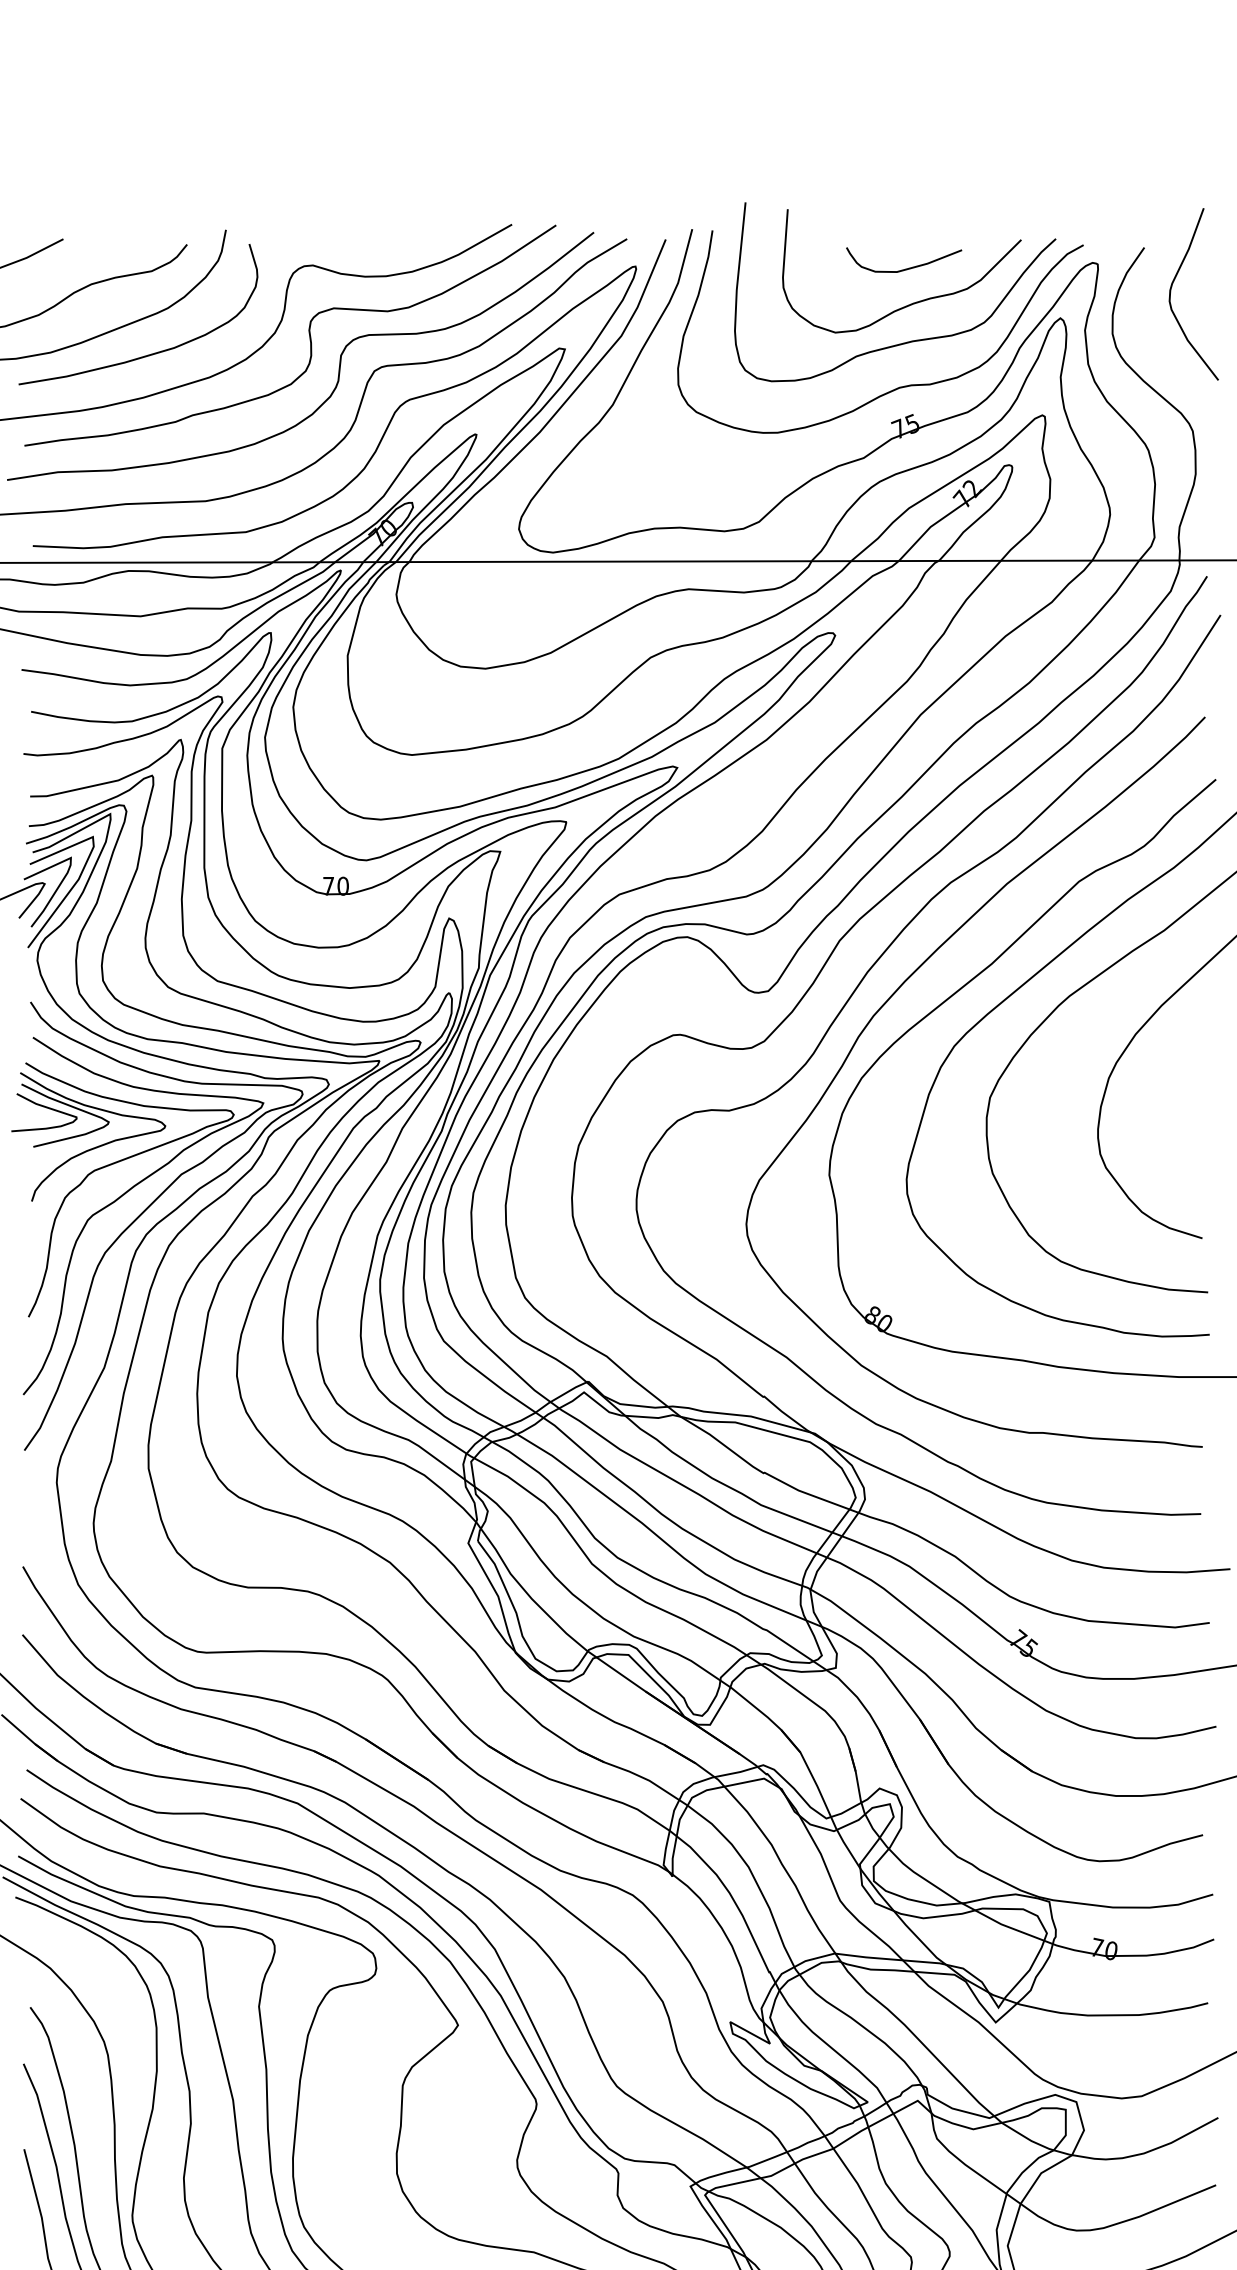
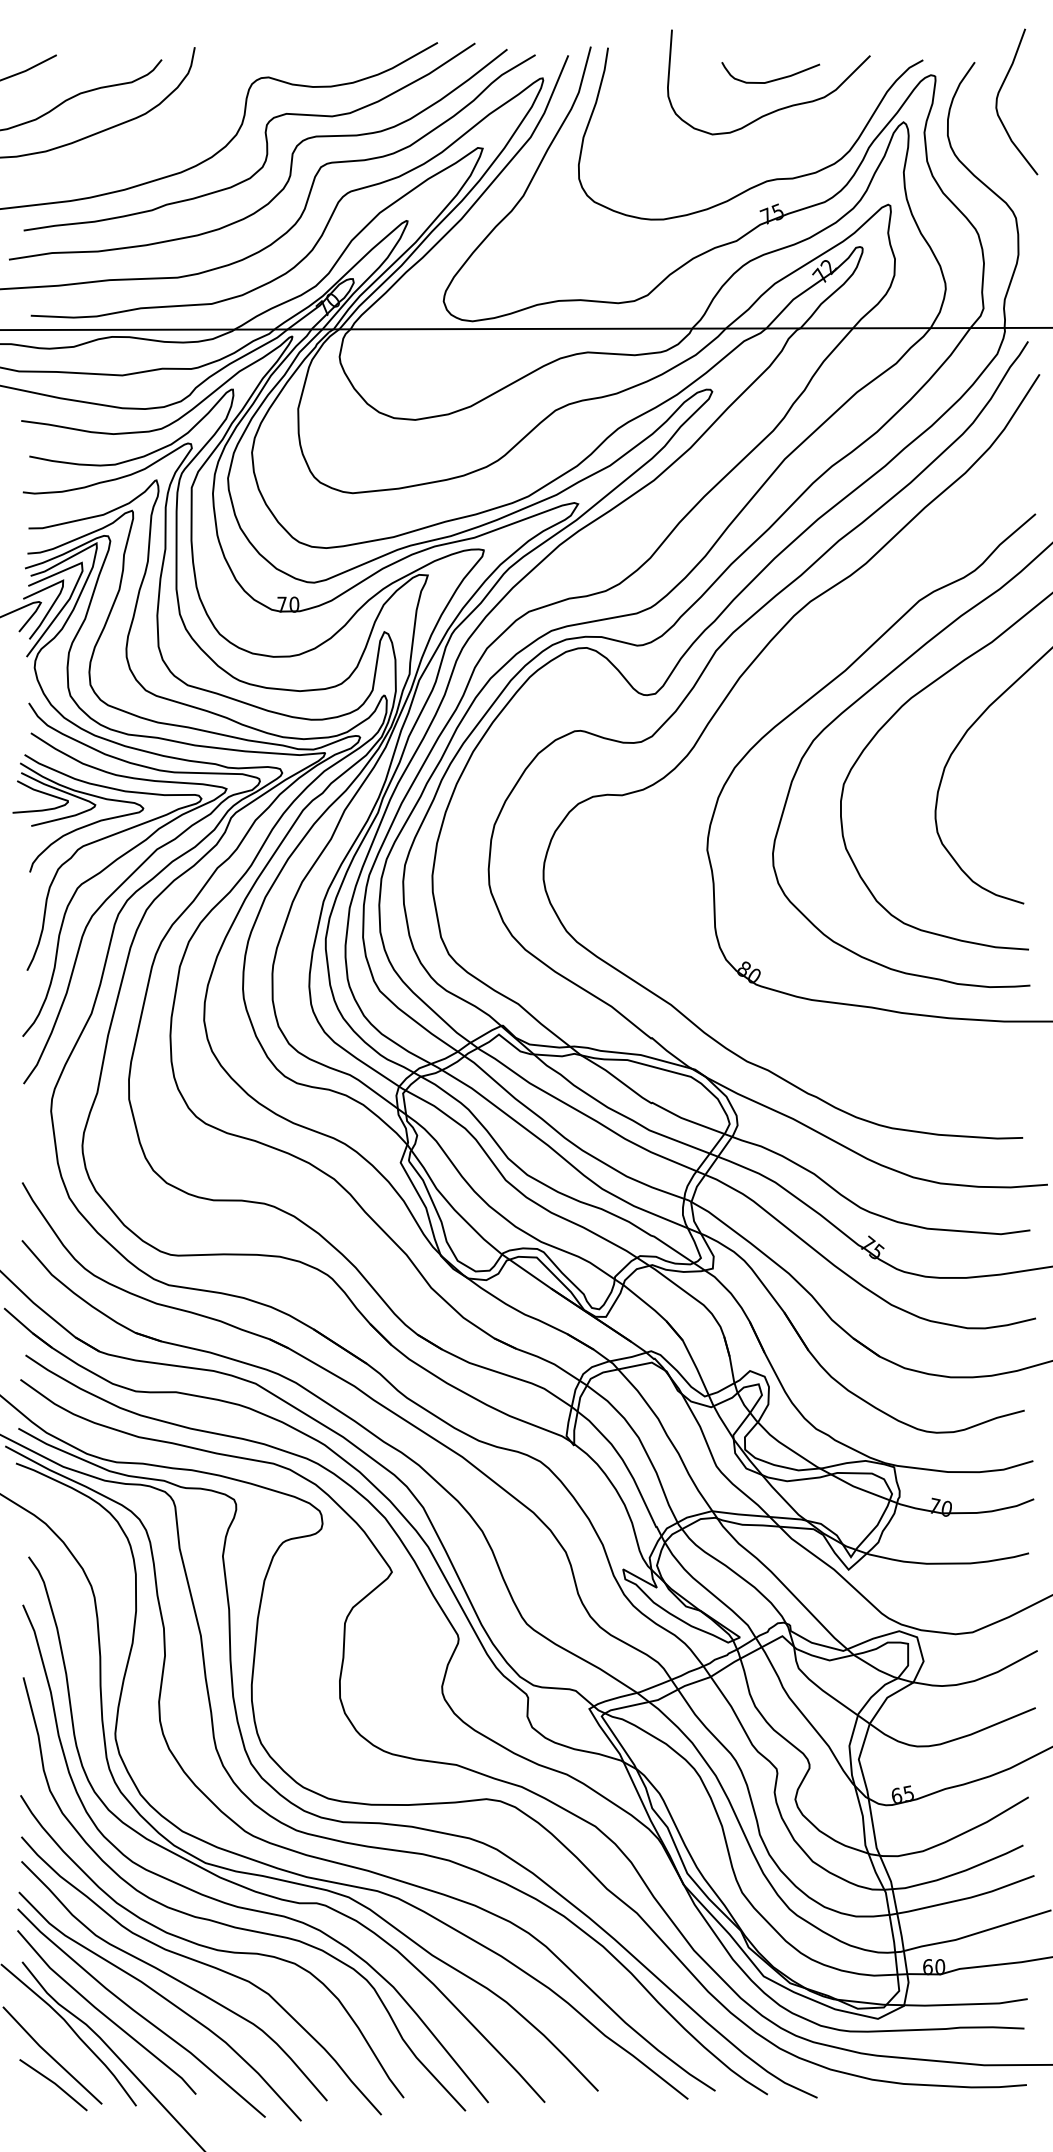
curve: (908, 340) -> (774, 141), removed
curve: (149, 353) -> (129, 152), removed
curve: (891, 997) -> (760, 699), removed

